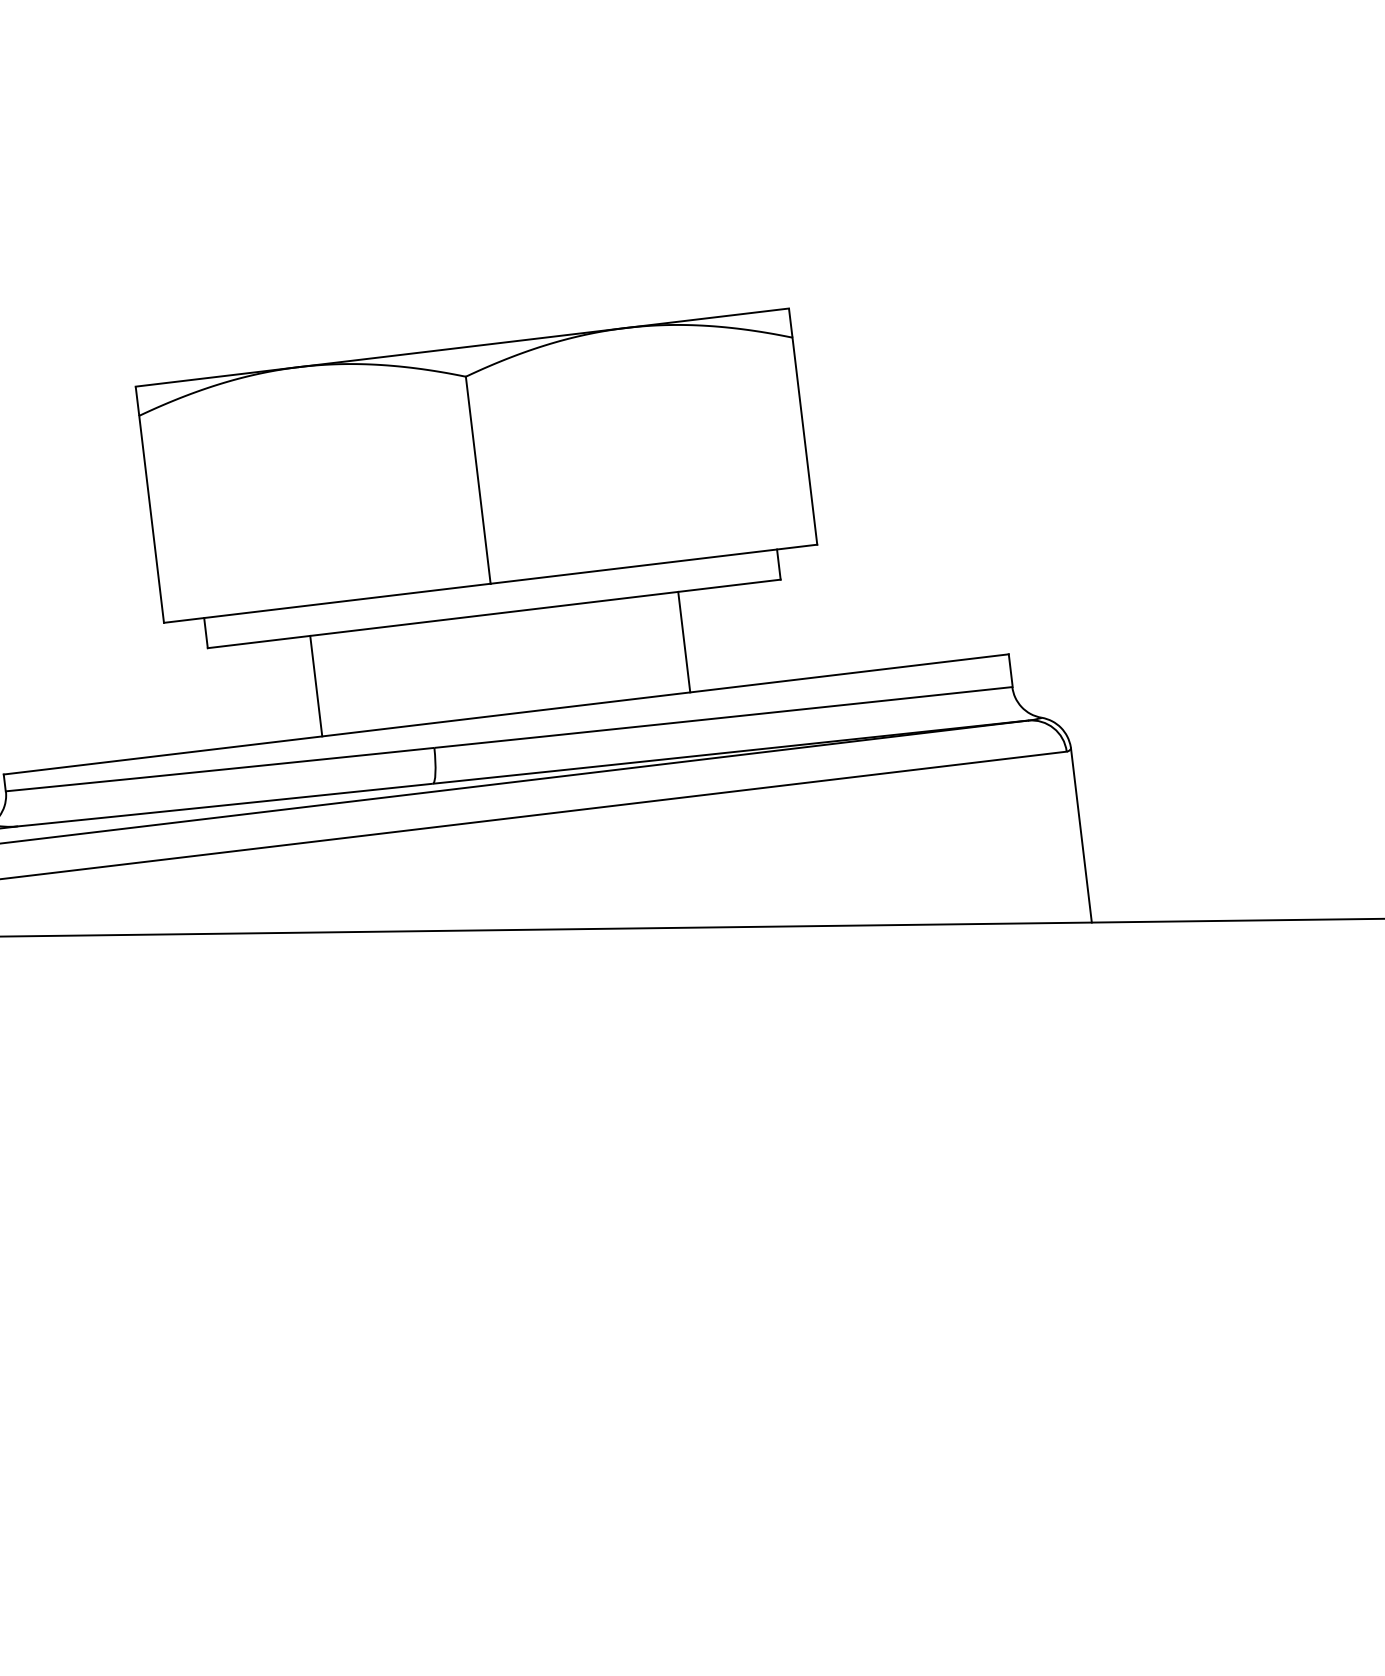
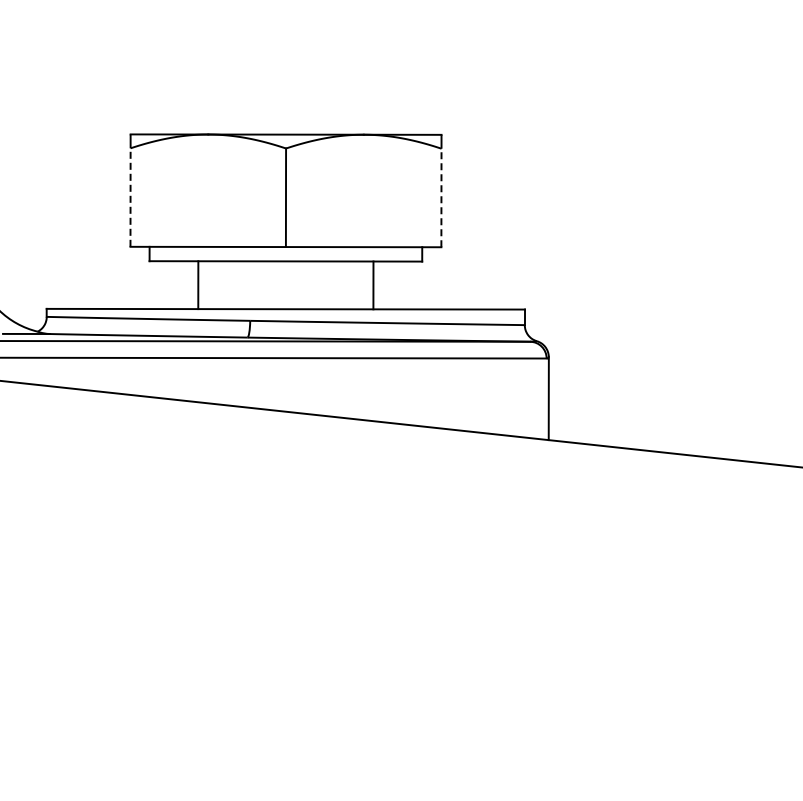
line: (804, 440) -> (441, 197), solid -> dashed
line: (151, 519) -> (130, 197), solid -> dashed

